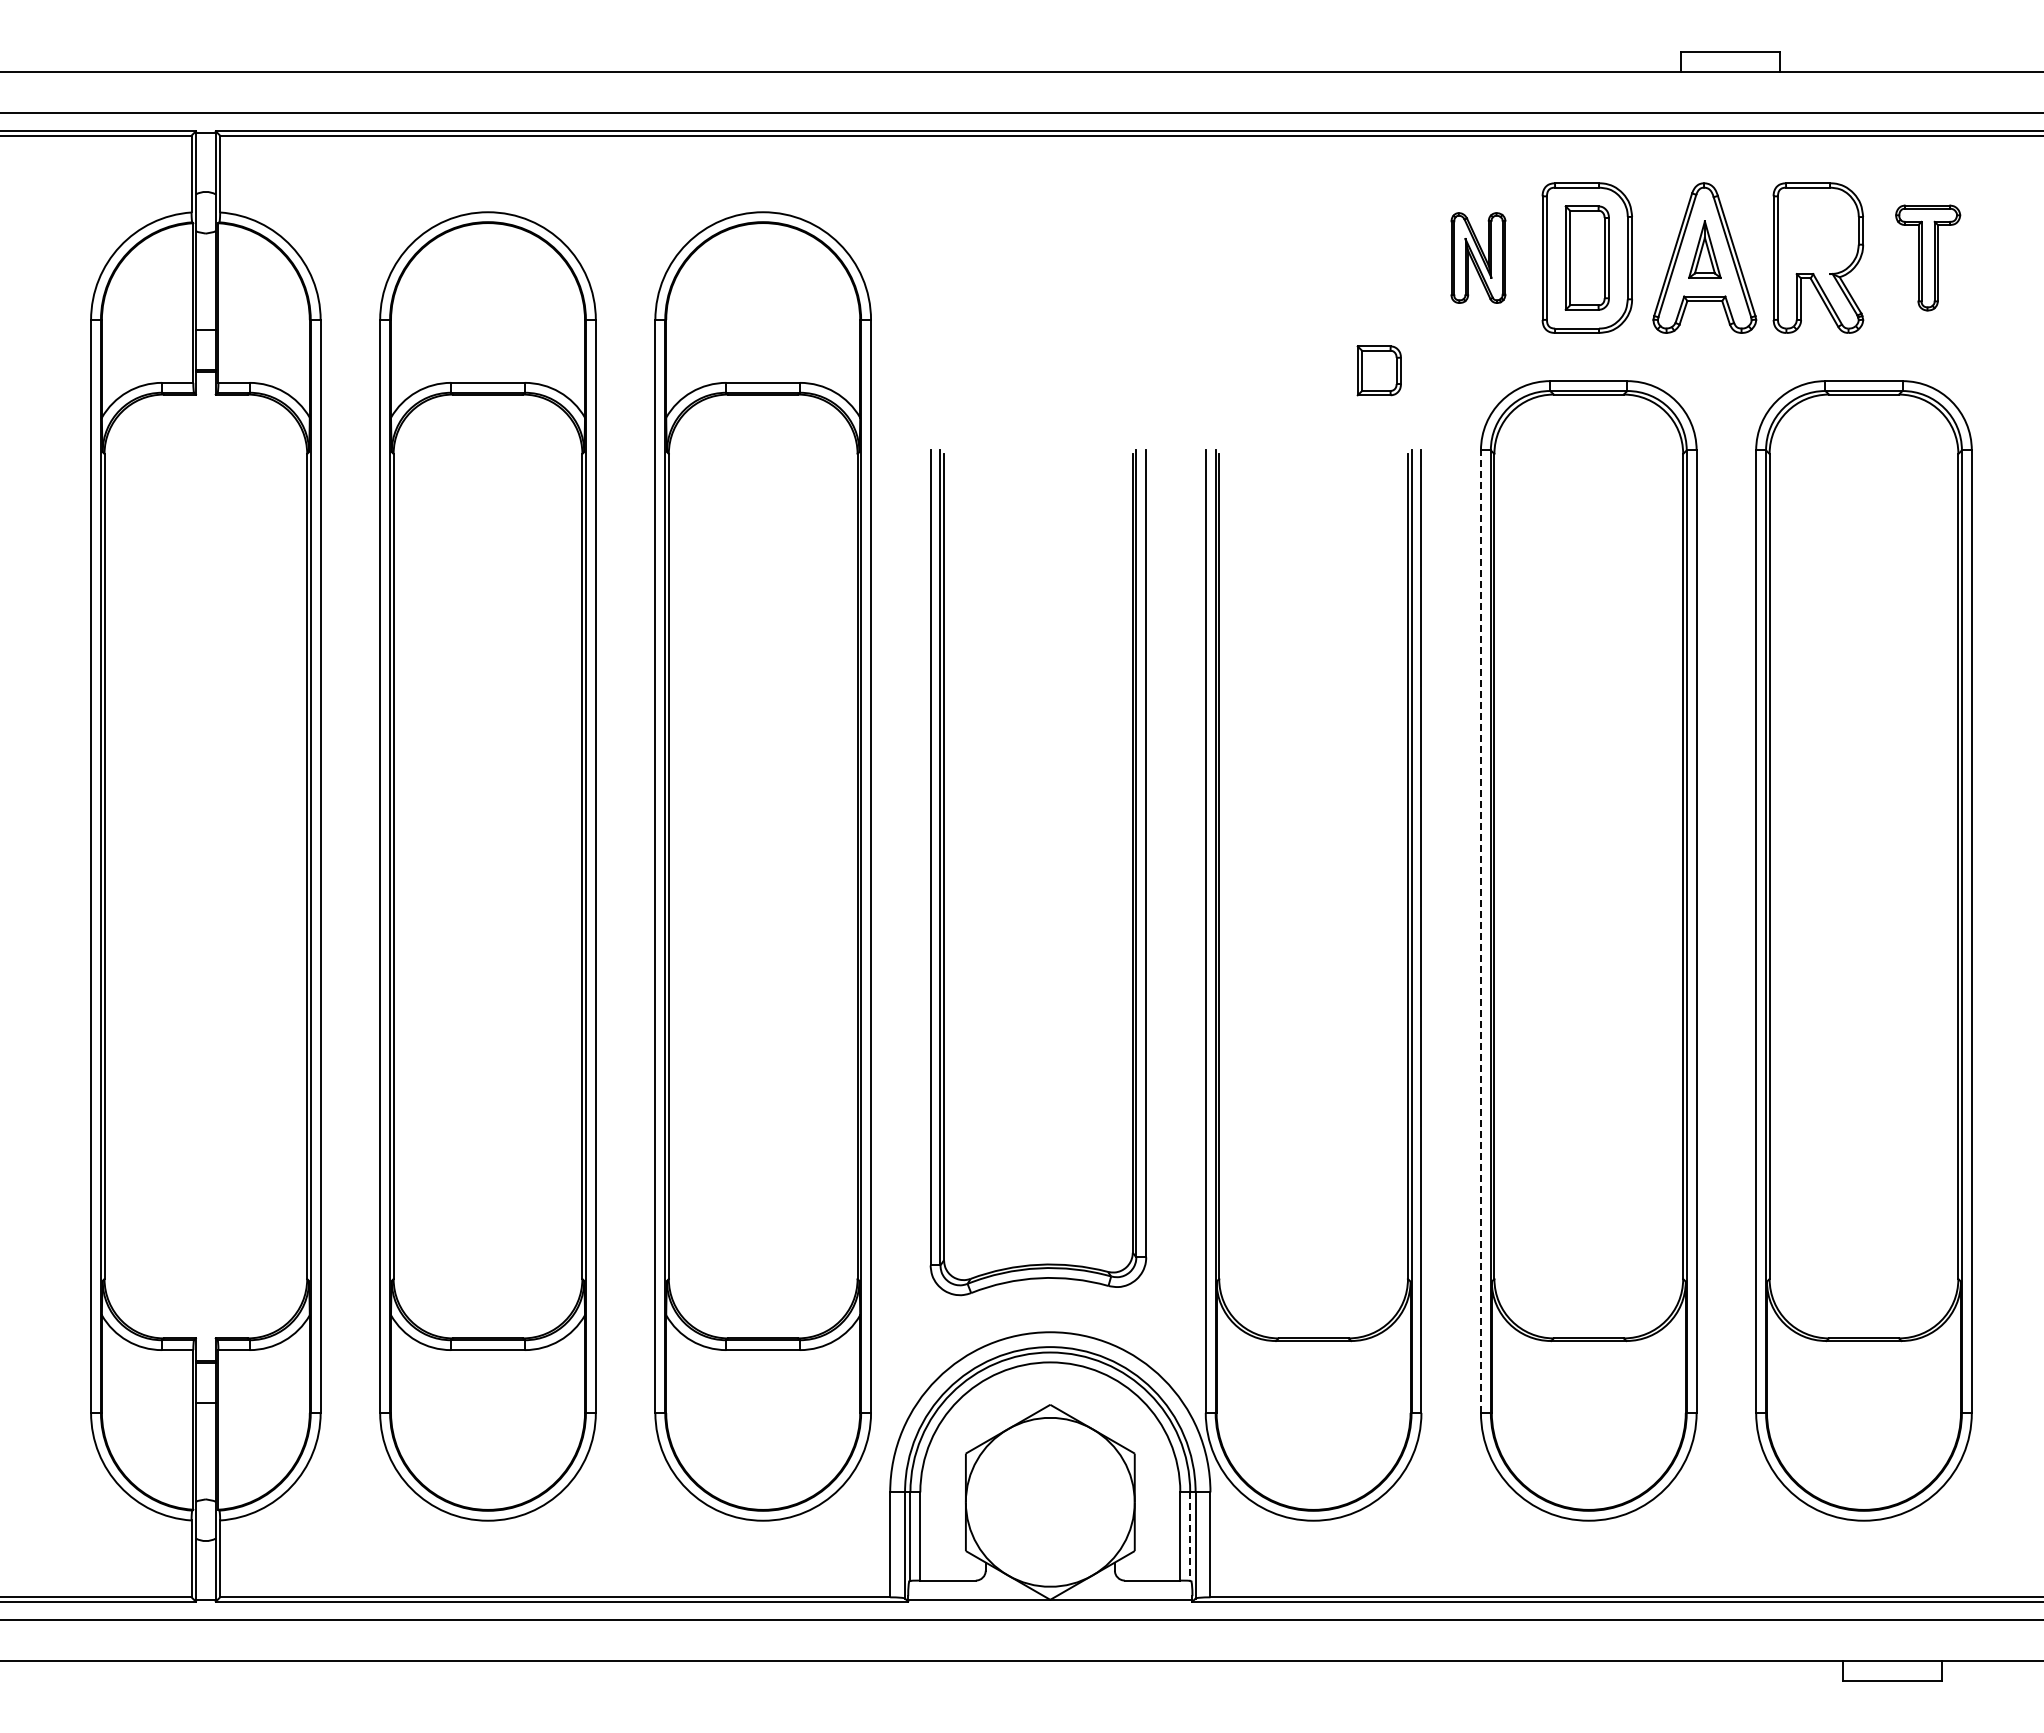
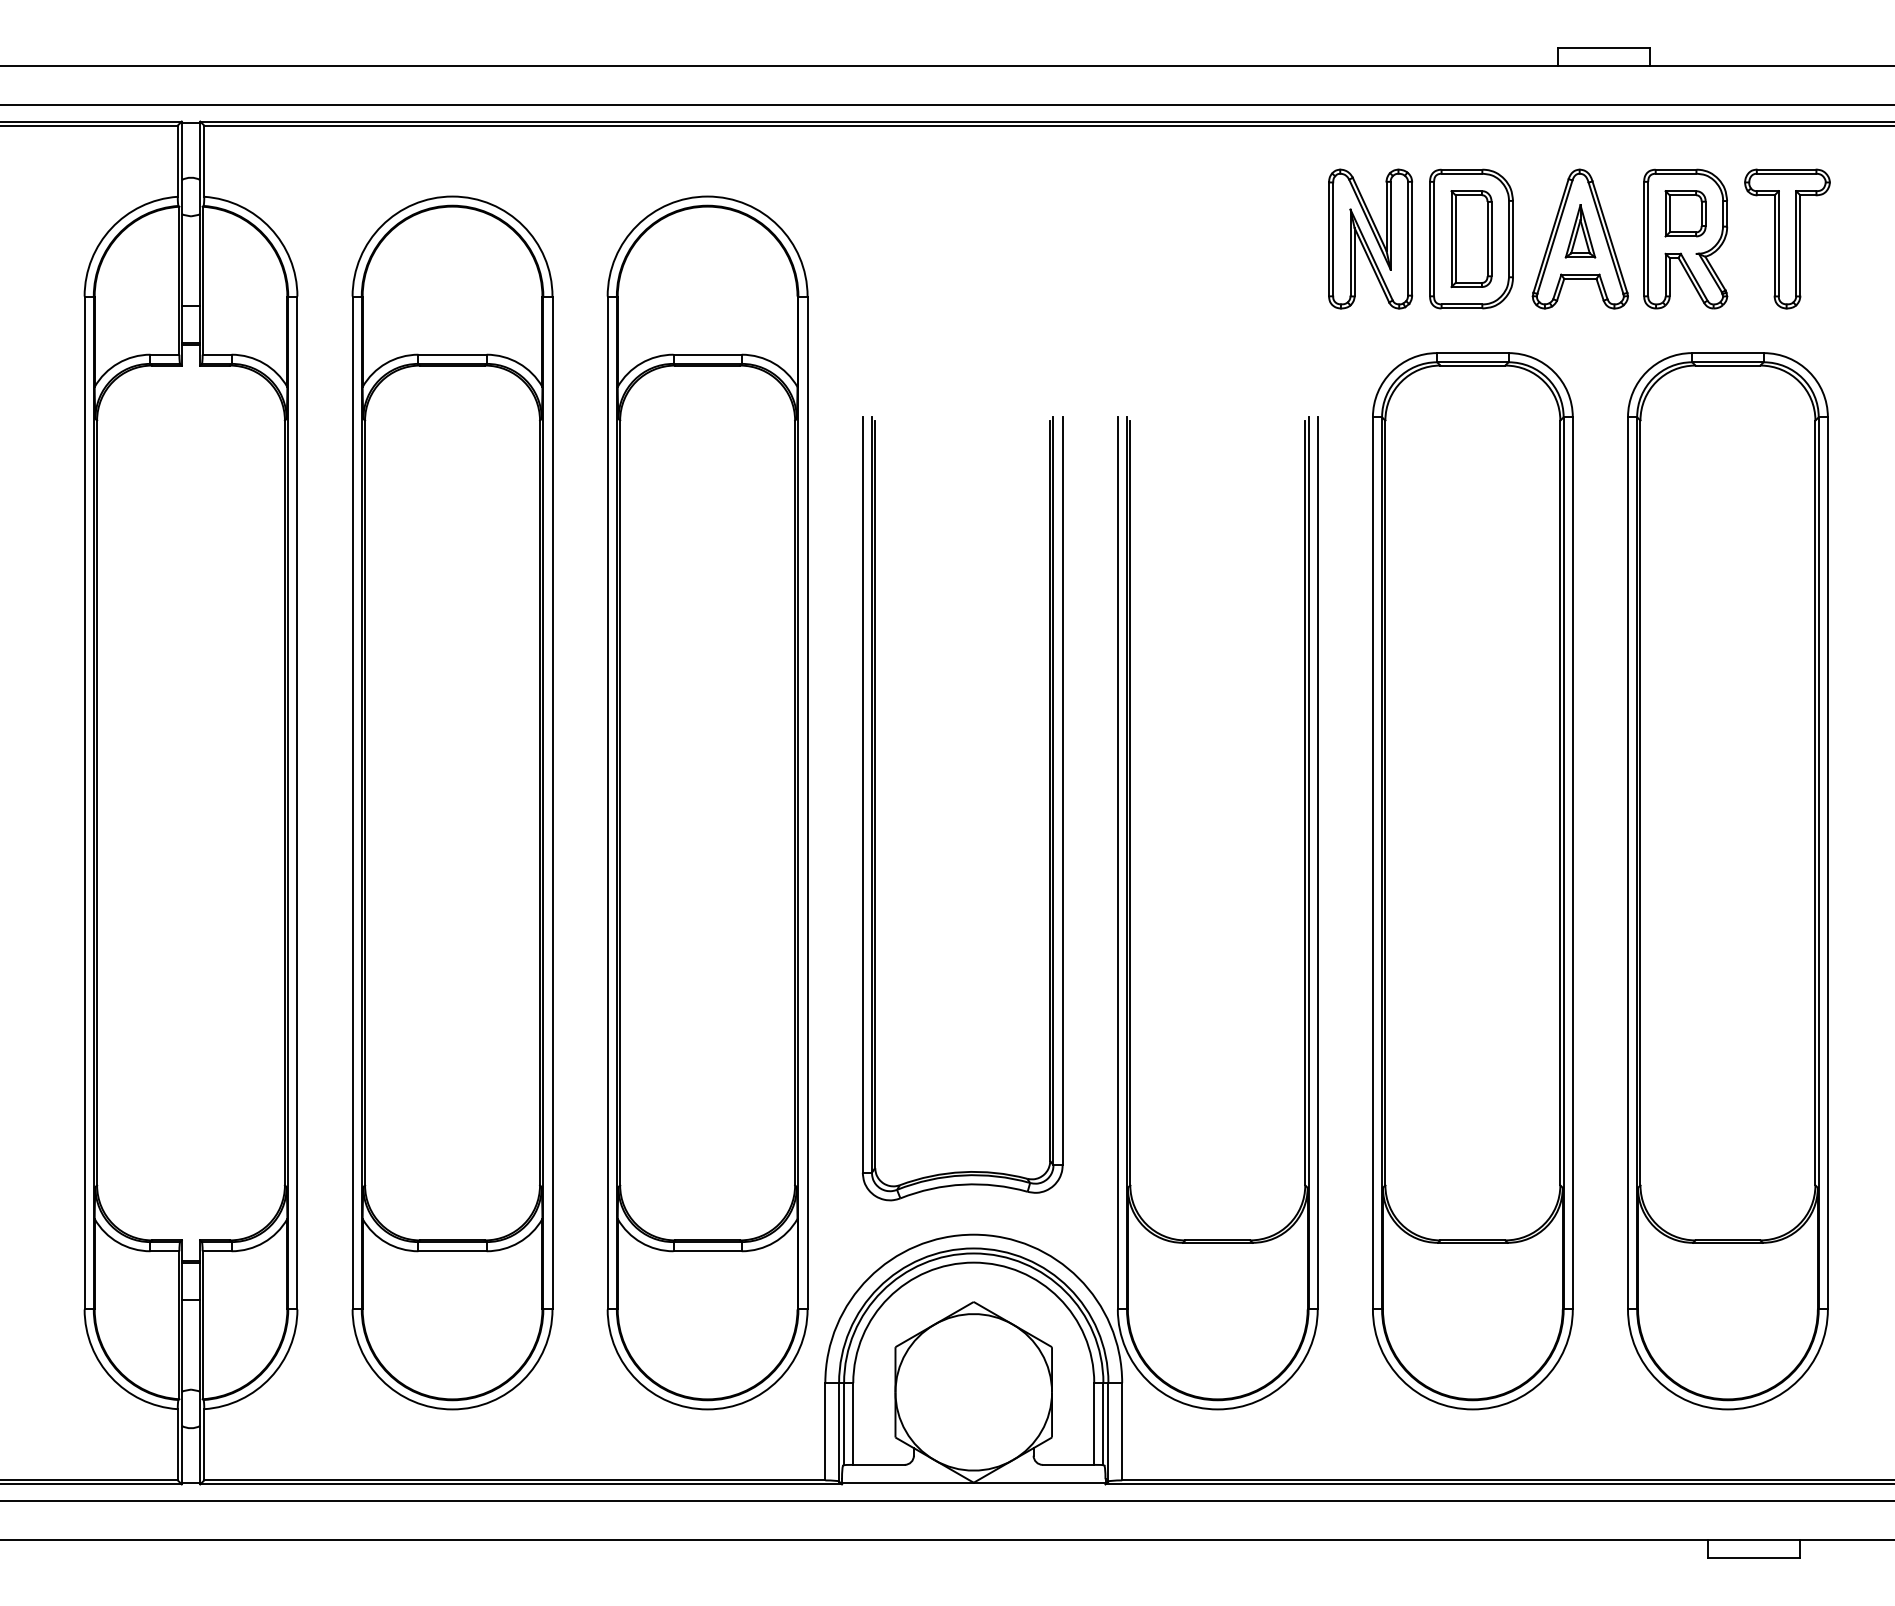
part: (1478, 257) -> (1370, 238), size x1.67
part: (1927, 257) -> (1786, 238), size x1.43
part: (1378, 370) -> (1684, 213), moved
line: (1480, 931) -> (1372, 863), dashed -> solid
line: (1190, 1537) -> (1103, 1424), dashed -> solid

